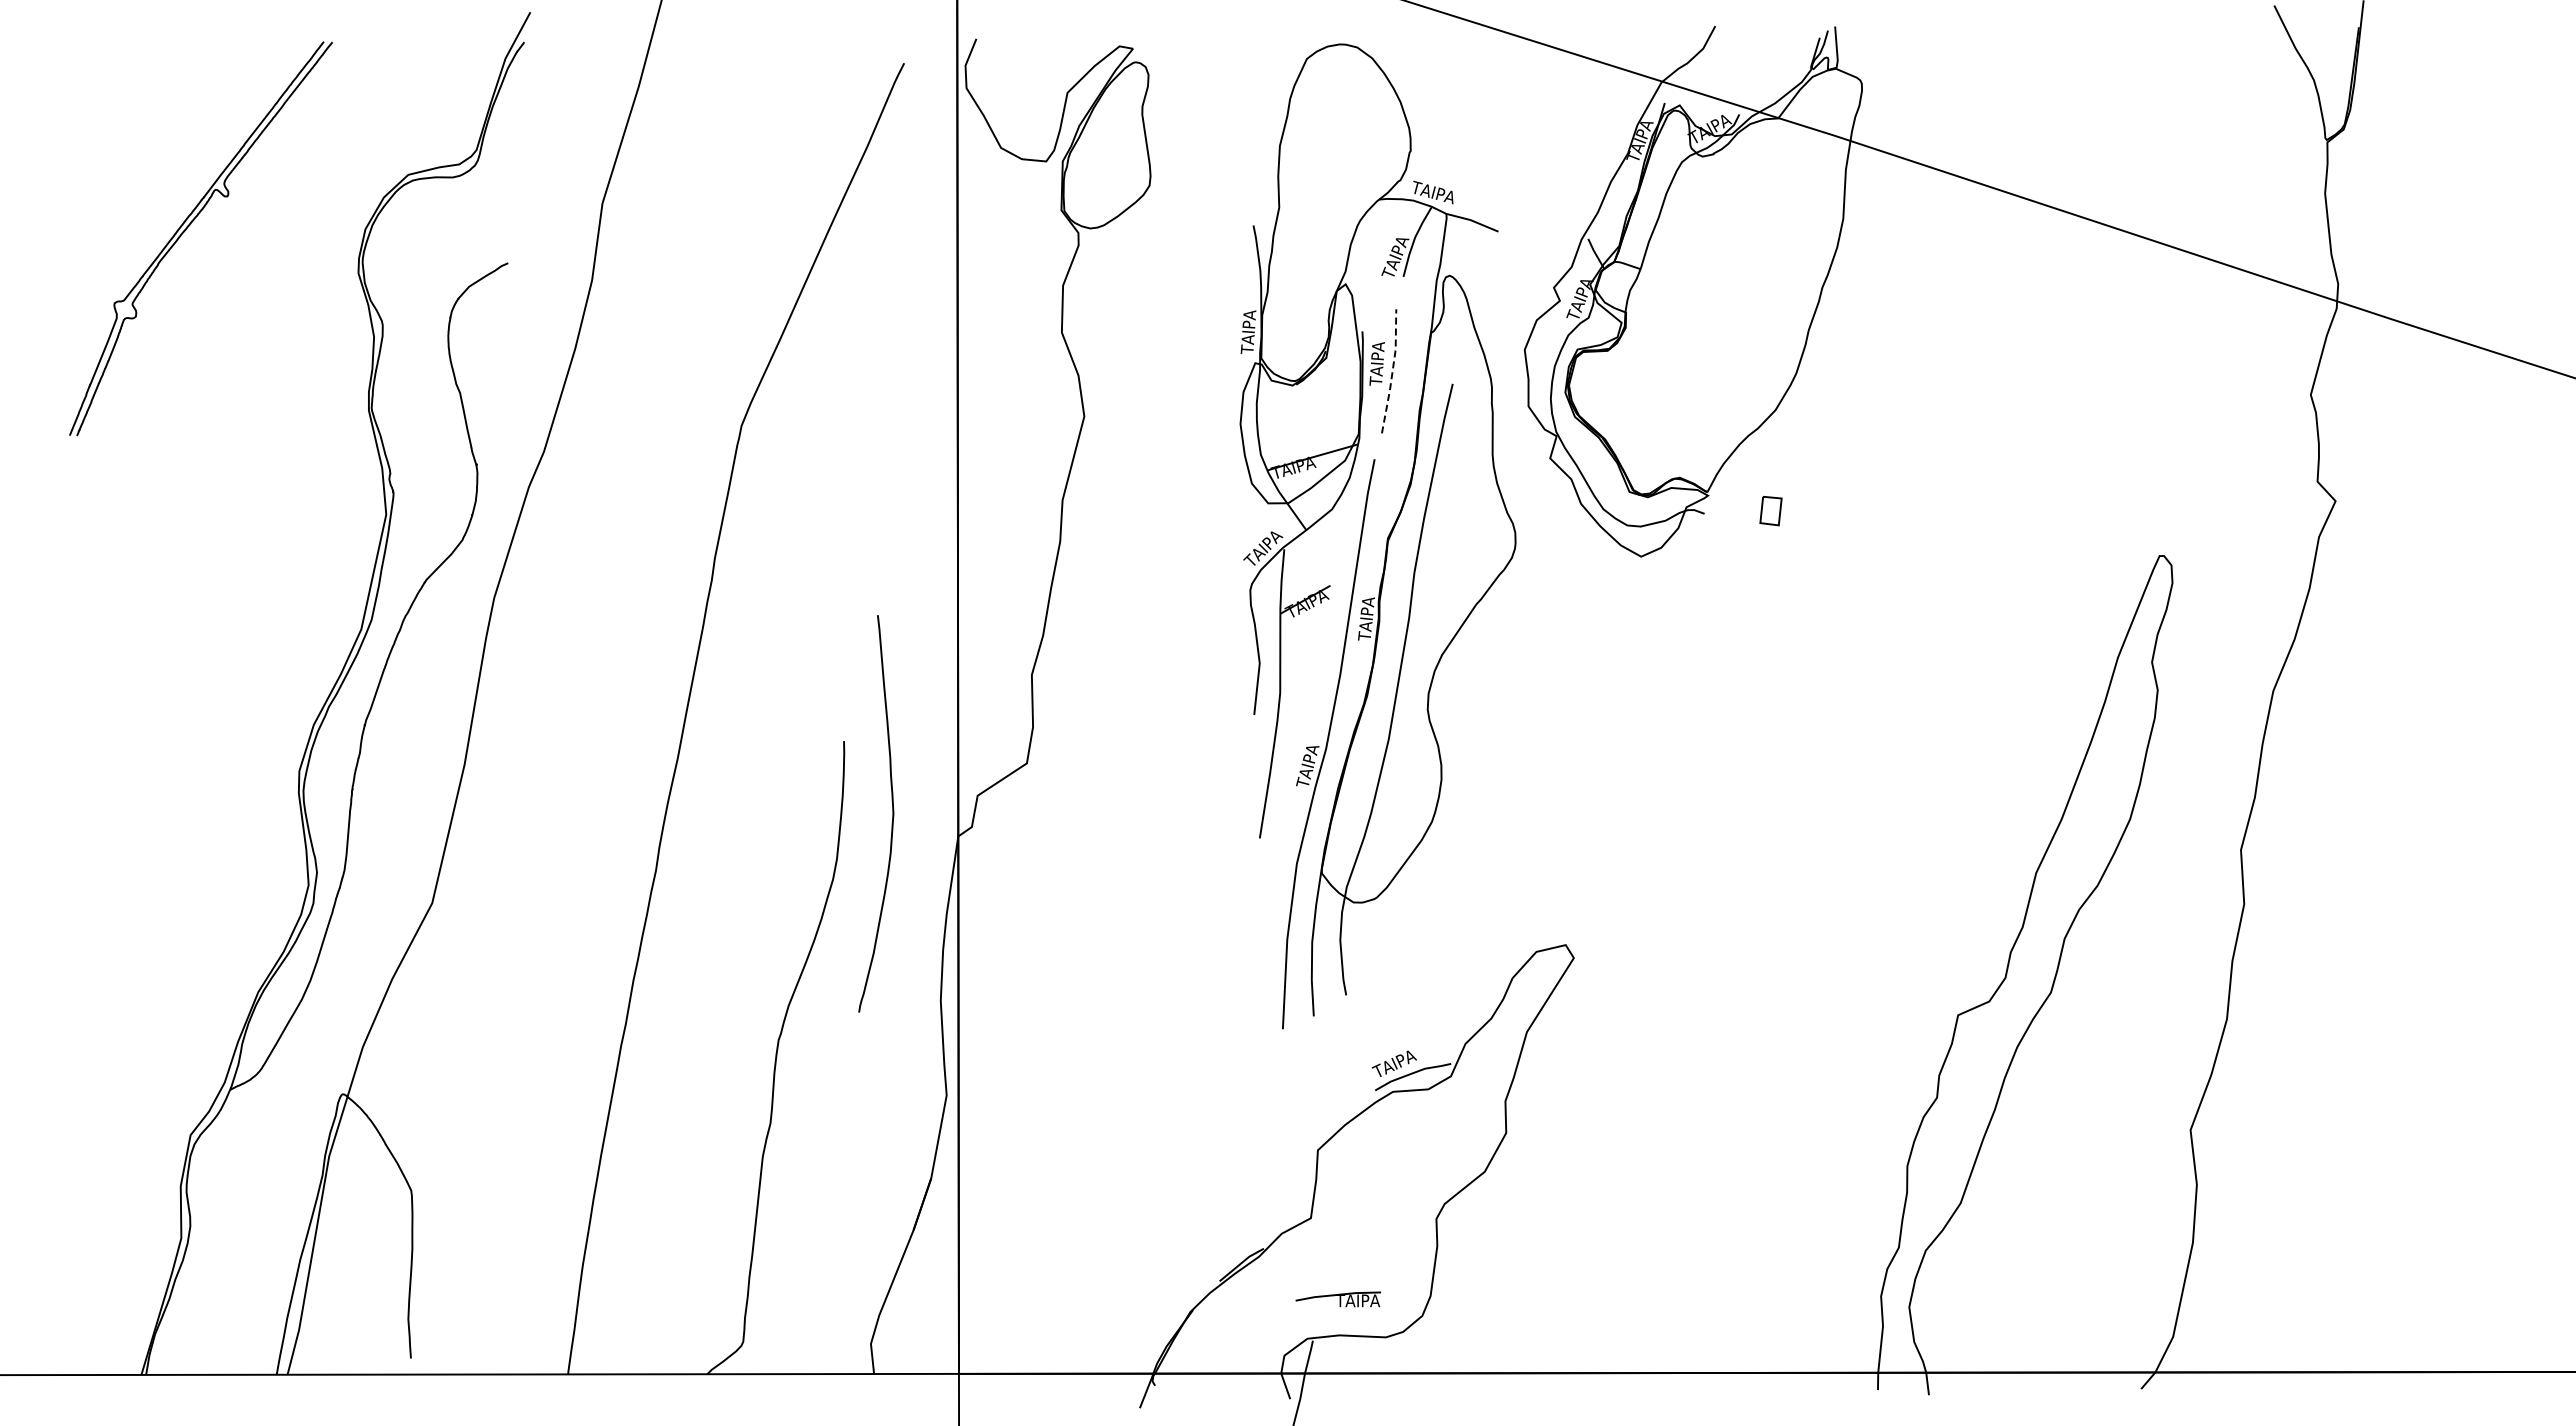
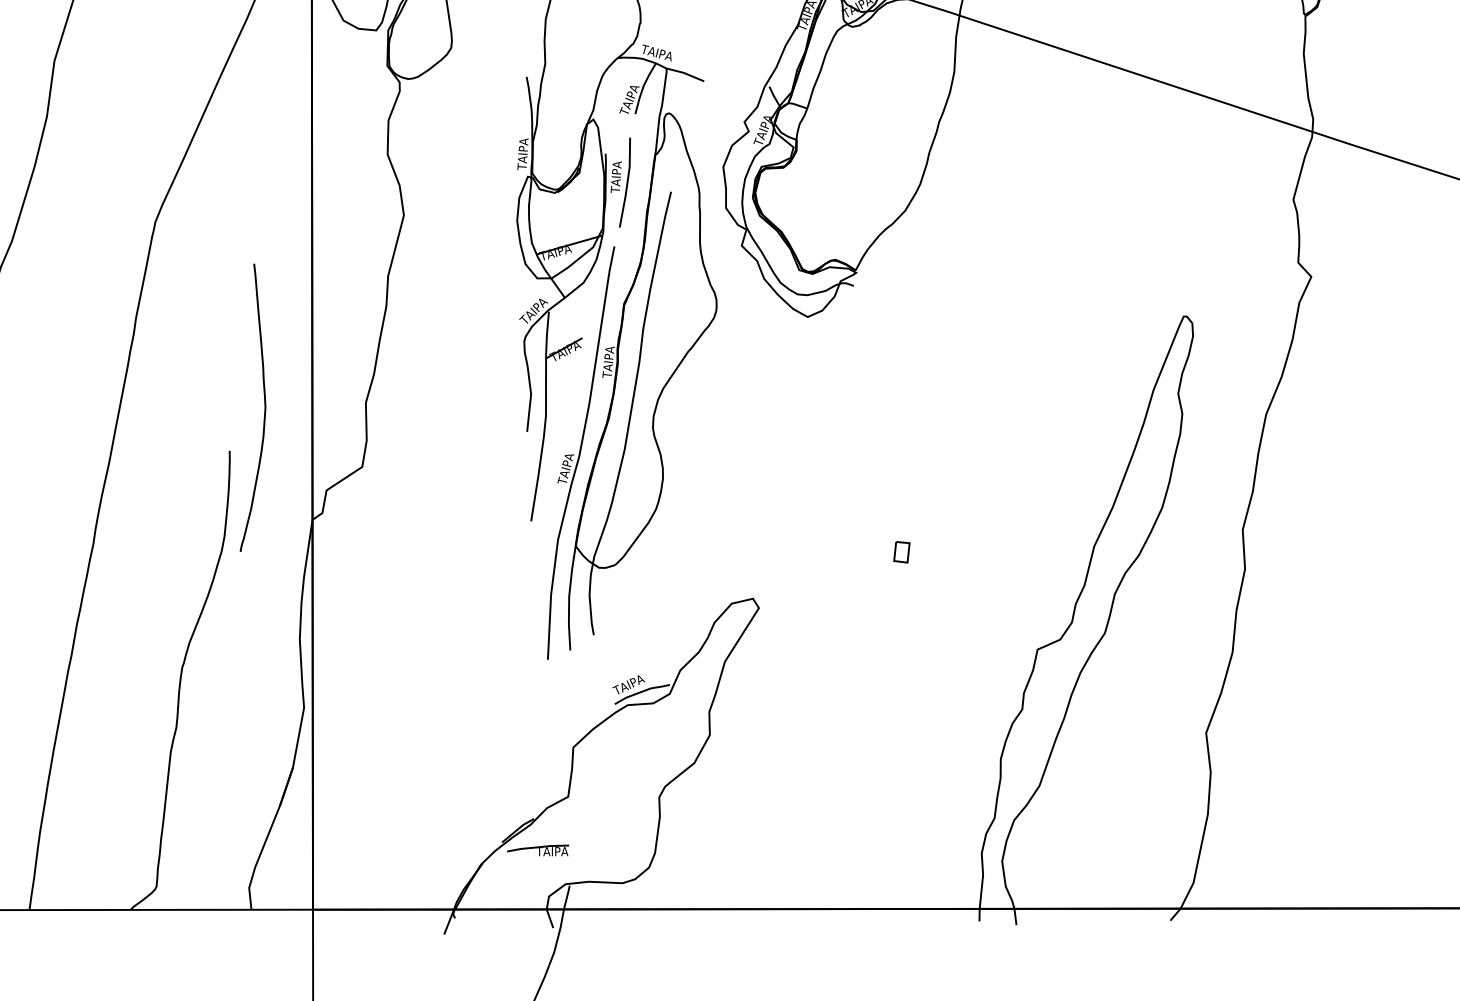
line: (1392, 371) -> (627, 182), dashed -> solid
part: (1770, 511) -> (901, 552), moved
curve: (892, 813) -> (264, 407), moved
part: (1337, 1299) -> (537, 850), moved

